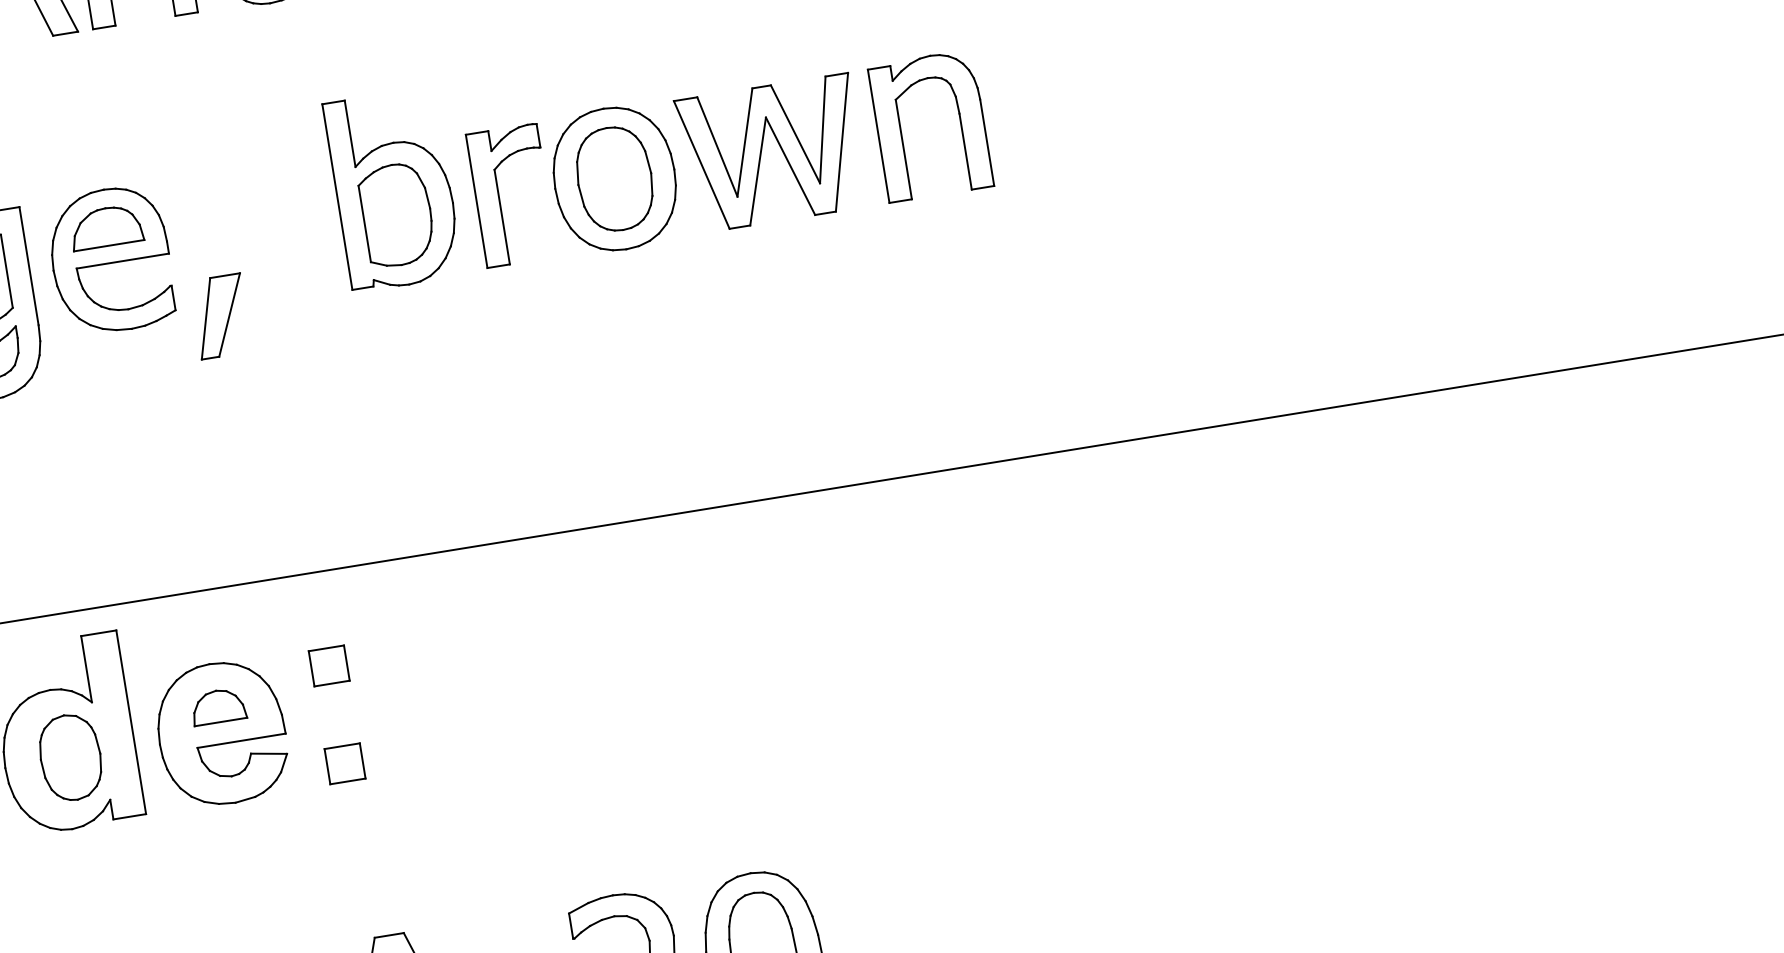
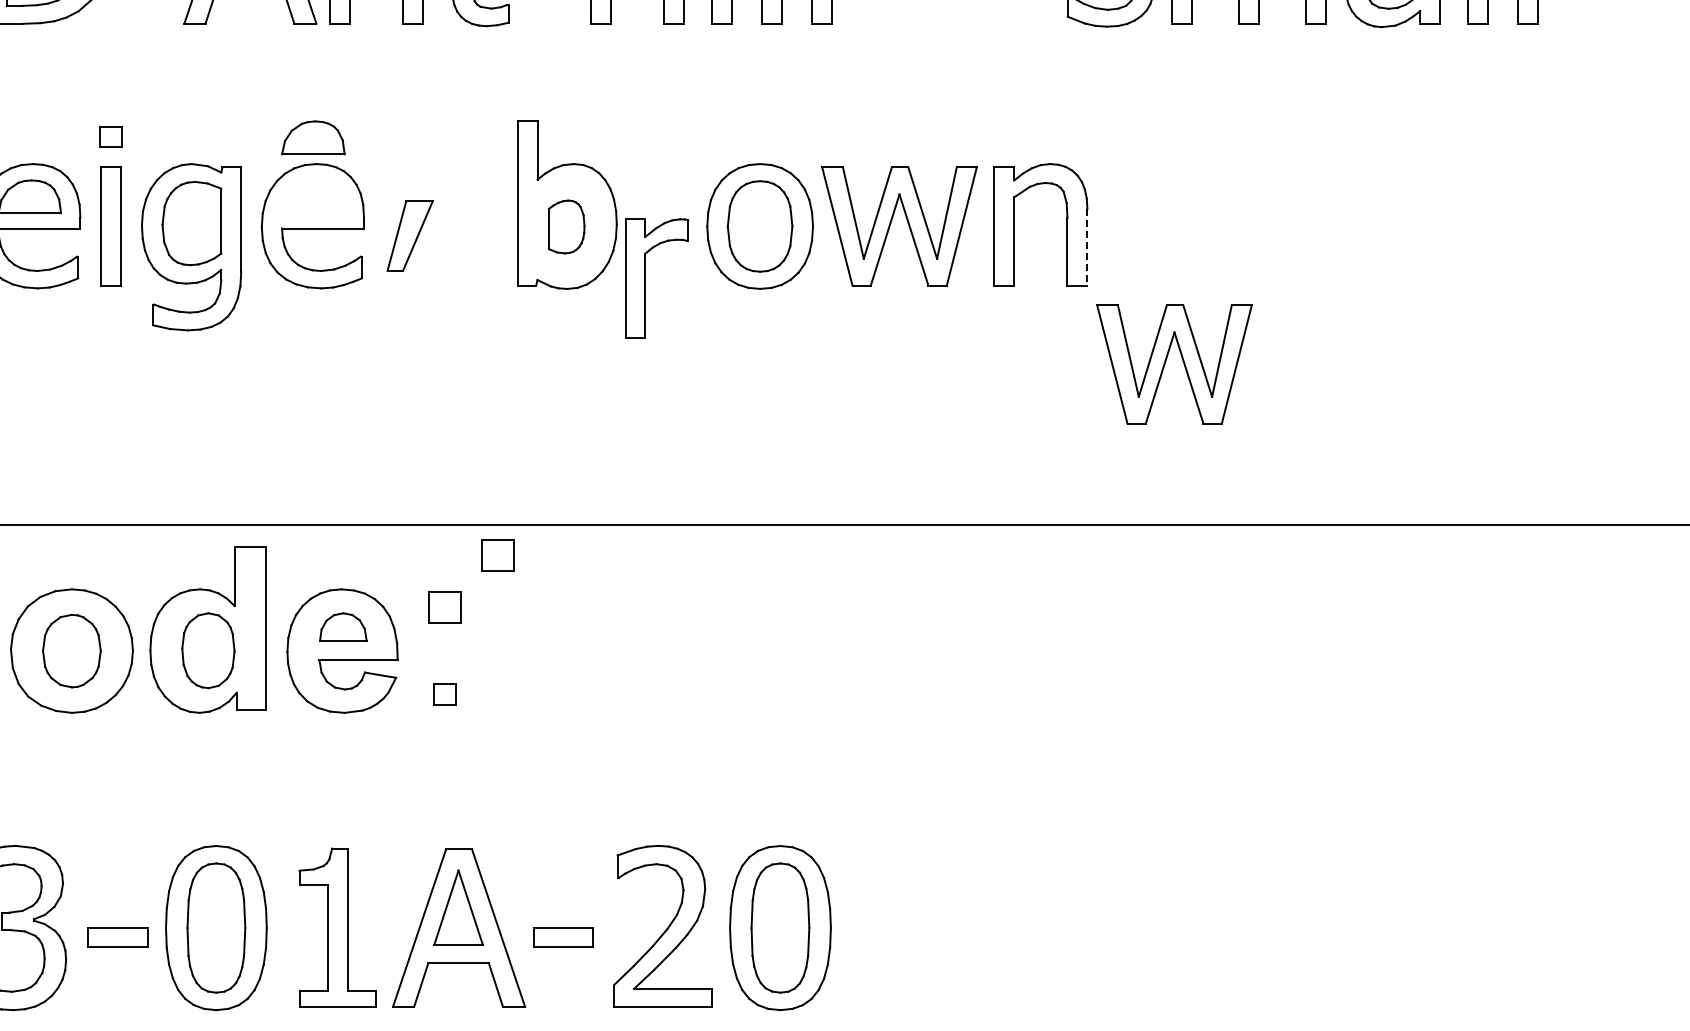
line: (987, 143) -> (1087, 247), solid -> dashed
part: (499, 197) -> (645, 278), moved
part: (396, 214) -> (566, 226), size x0.6
part: (106, 226) -> (313, 137), moved
part: (1097, 257) -> (1166, 361), added
part: (220, 315) -> (409, 235), moved
part: (378, 597) -> (497, 555), added
part: (344, 763) -> (444, 694), size x0.7

